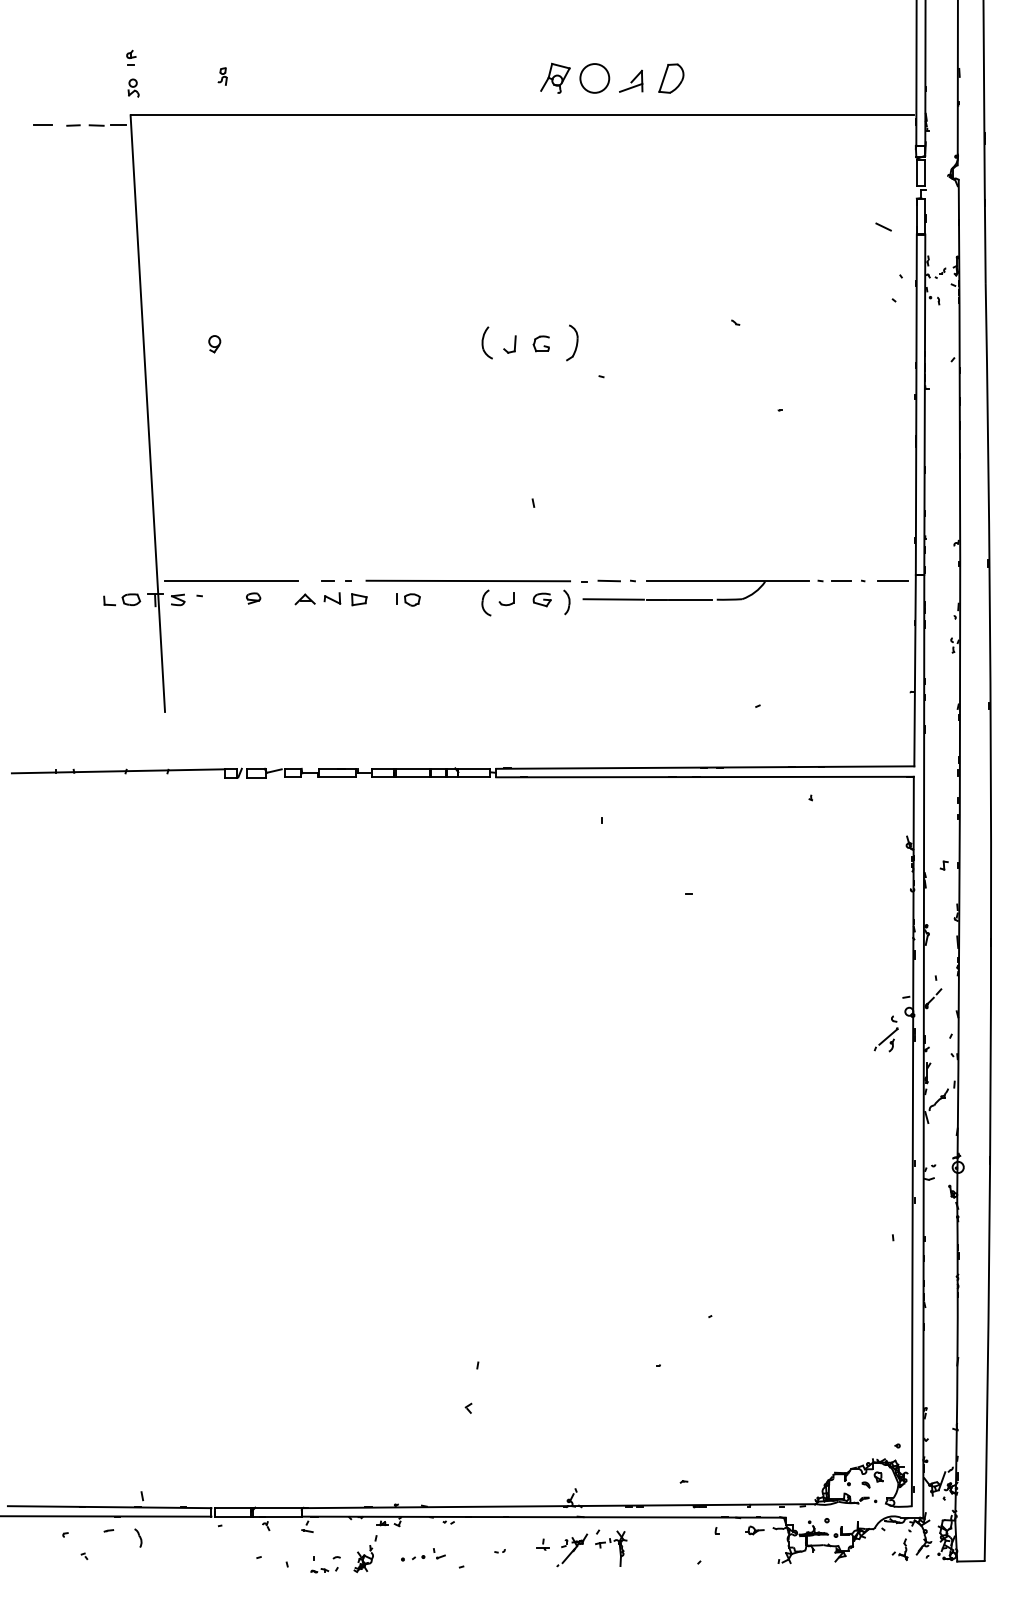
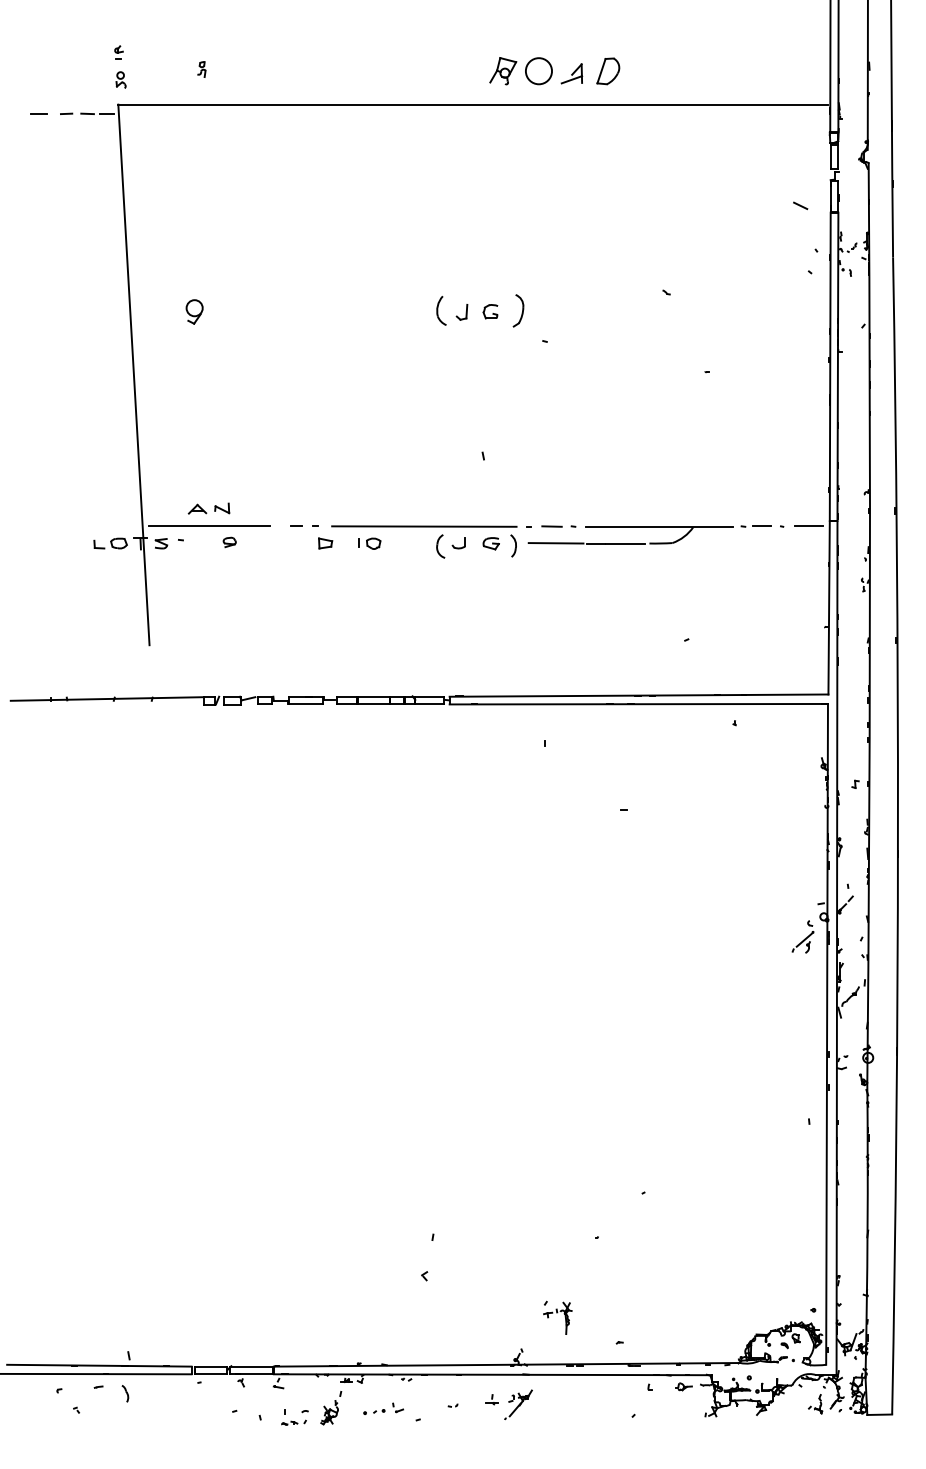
part: (214, 343) -> (194, 311), size x1.6
part: (317, 598) -> (208, 508), moved
part: (610, 1547) -> (557, 1317), moved

